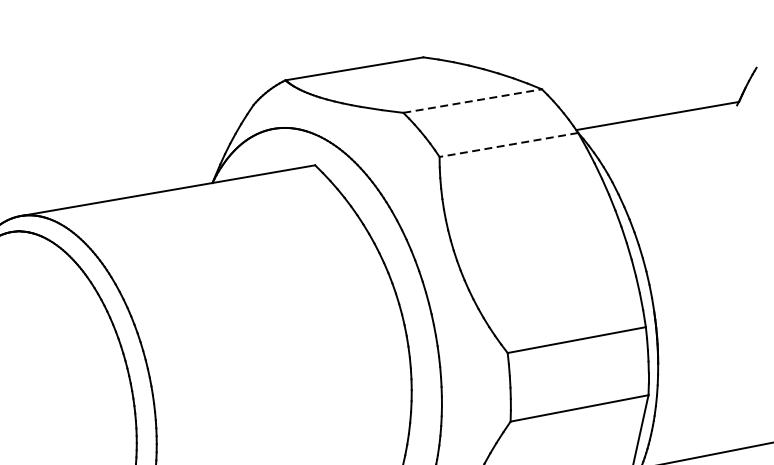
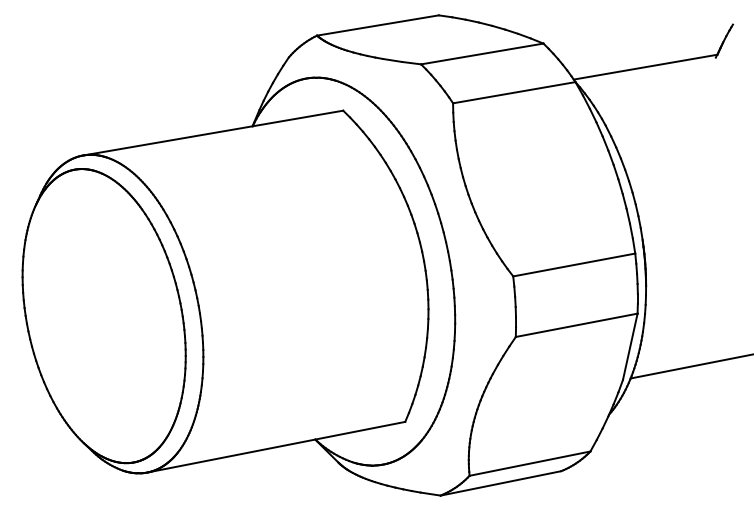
line: (472, 100) -> (482, 53), dashed -> solid
line: (507, 144) -> (513, 92), dashed -> solid

